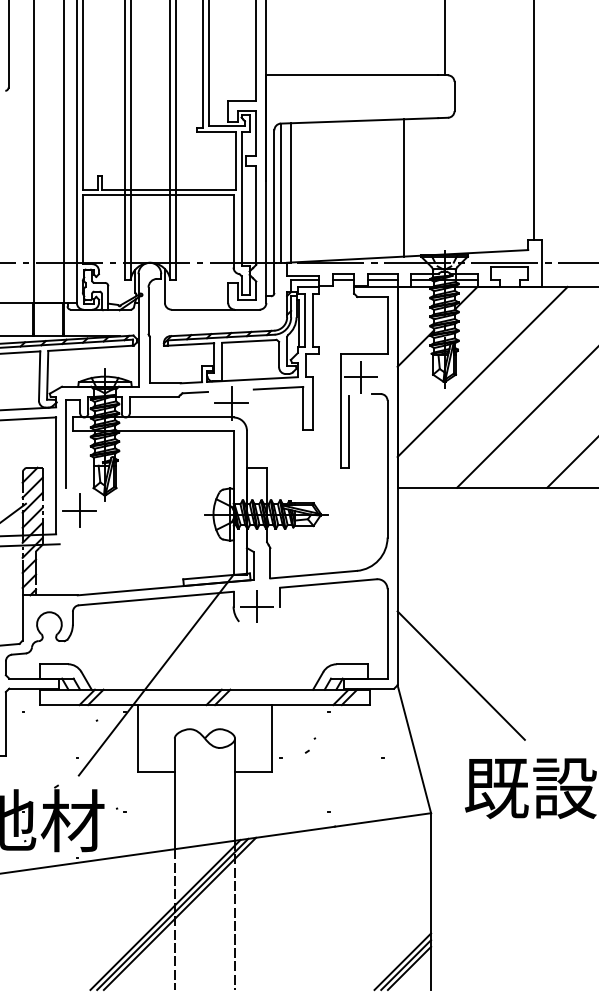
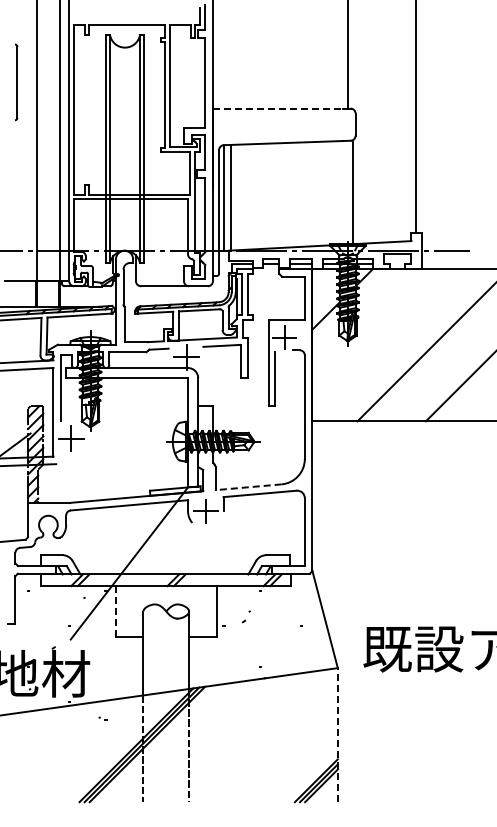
line: (352, 75) -> (278, 108), solid -> dashed
line: (404, 187) -> (352, 193), moved
line: (482, 371) -> (376, 333), removed
line: (313, 575) -> (248, 487), solid -> dashed
line: (460, 675) -> (360, 563), removed
line: (137, 738) -> (115, 611), solid -> dashed
part: (120, 809) -> (102, 718), moved
line: (430, 900) -> (337, 734), solid -> dashed

